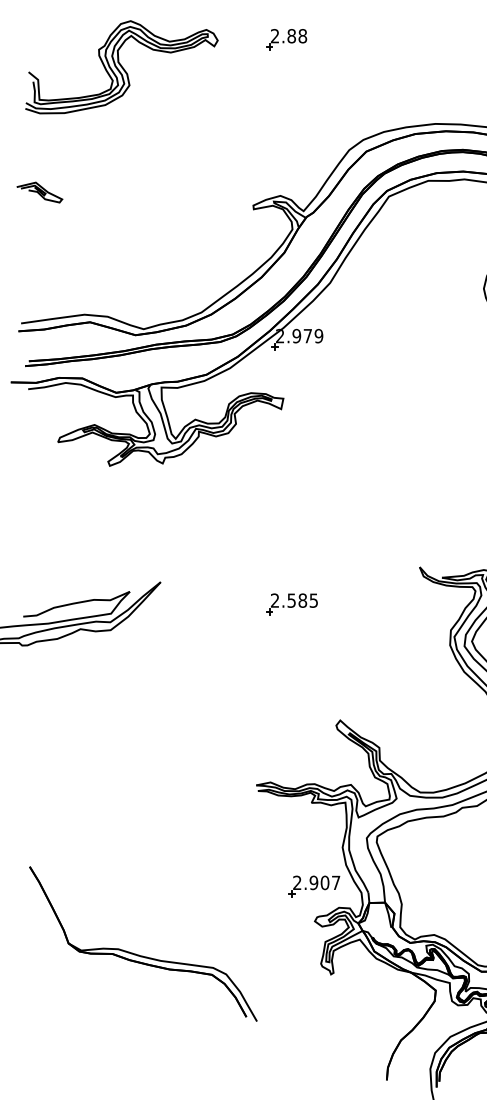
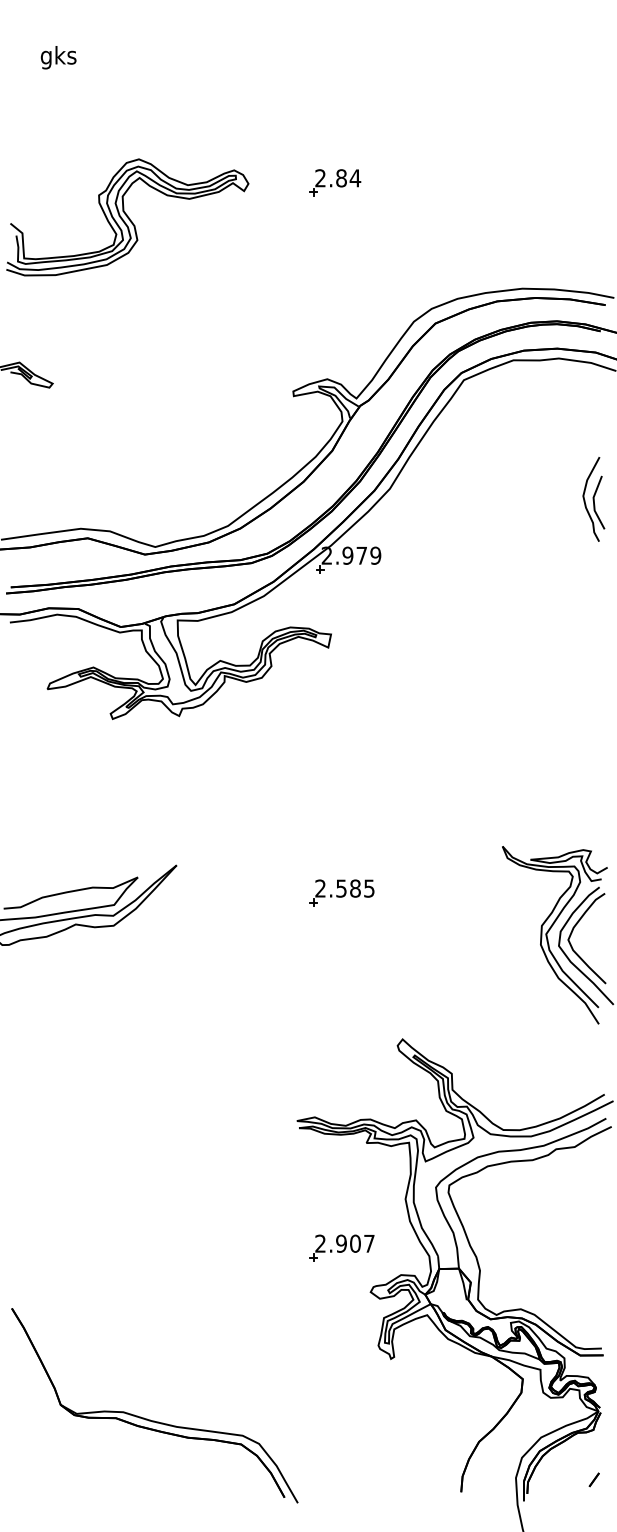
text: (302, 36) -> (355, 178), 2.88 -> 2.84
part: (313, 885) -> (341, 1247), moved
part: (139, 955) -> (150, 1419), moved

